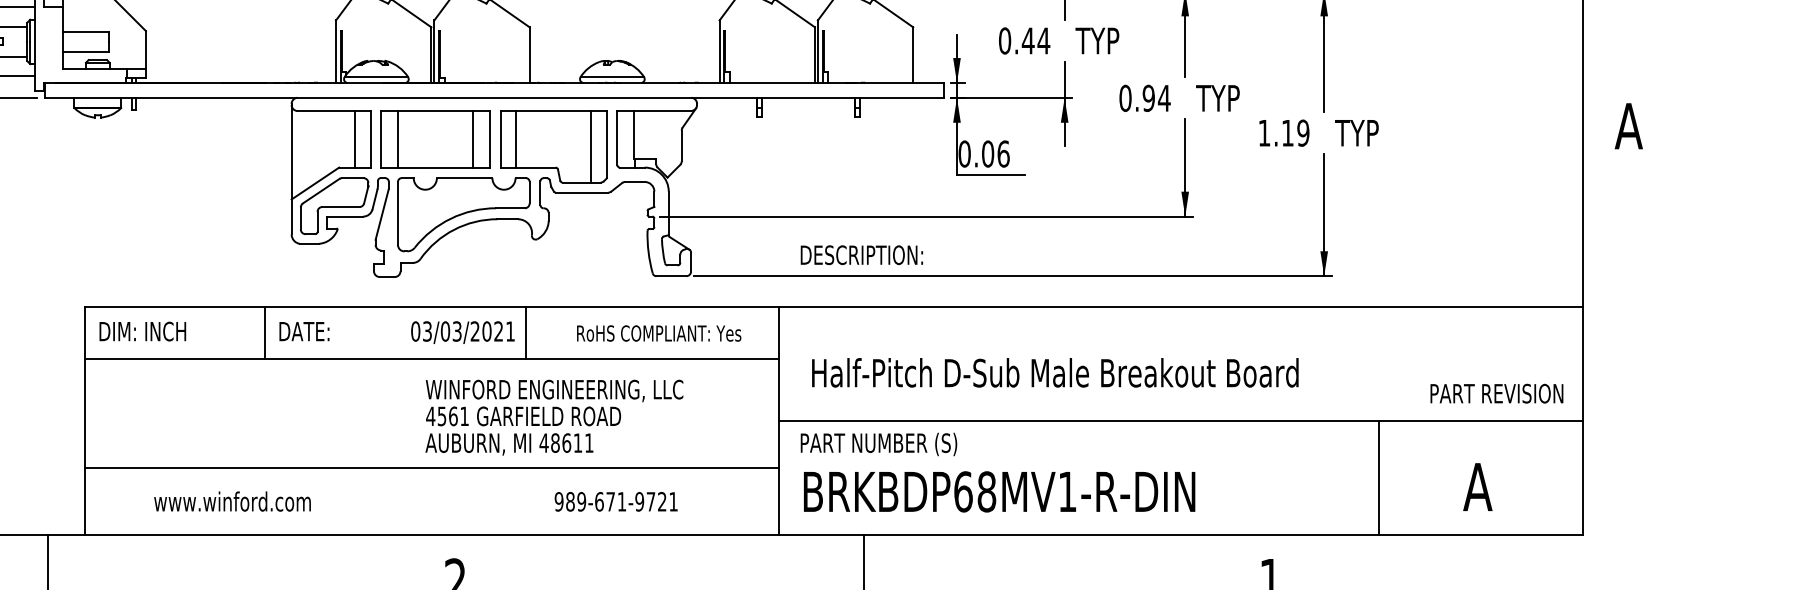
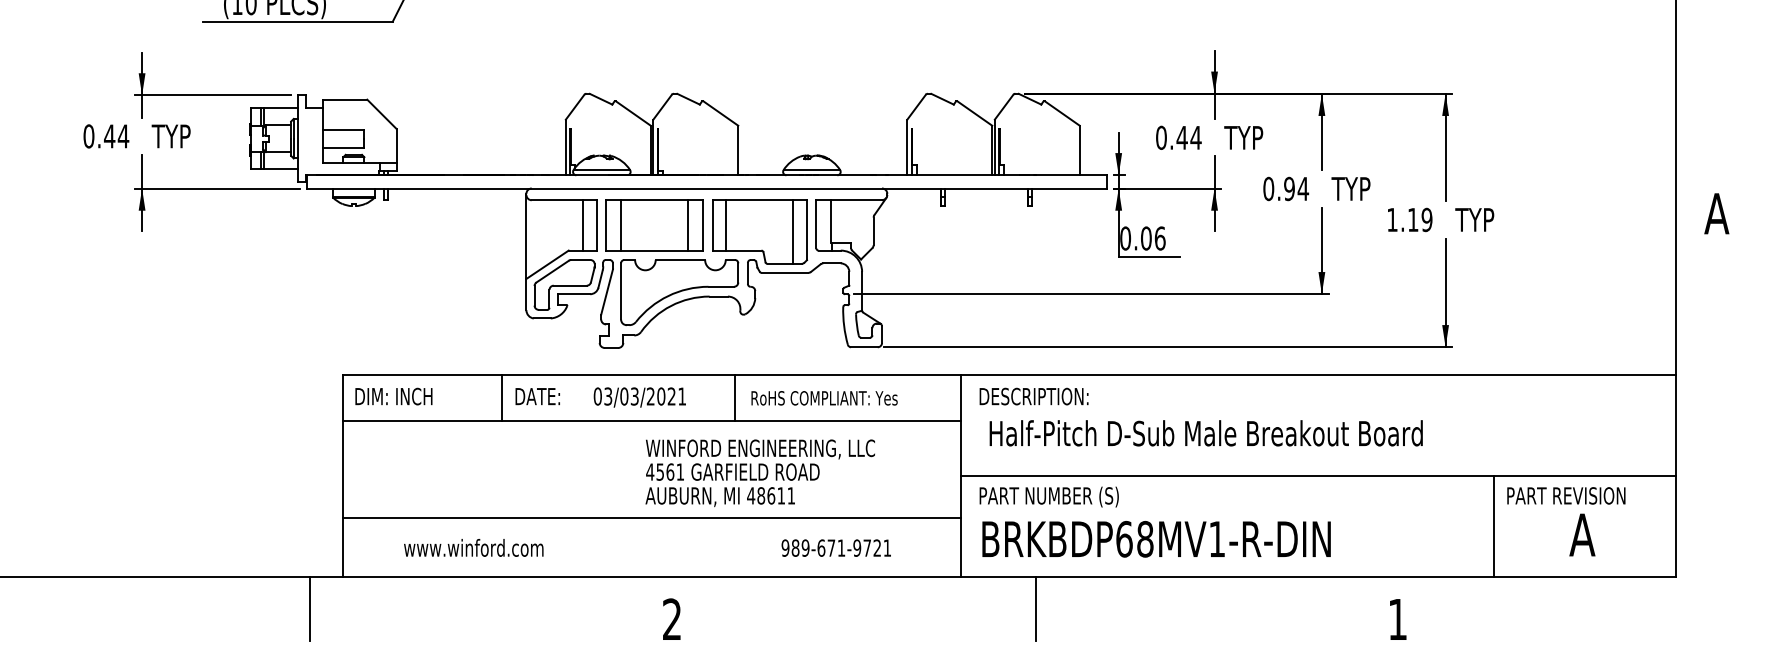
text: (861, 255) -> (1033, 396), moved
text: (462, 332) -> (639, 397), moved
text: (659, 333) -> (824, 398), moved
text: (1497, 393) -> (1566, 495), moved
text: (615, 501) -> (835, 547), moved

